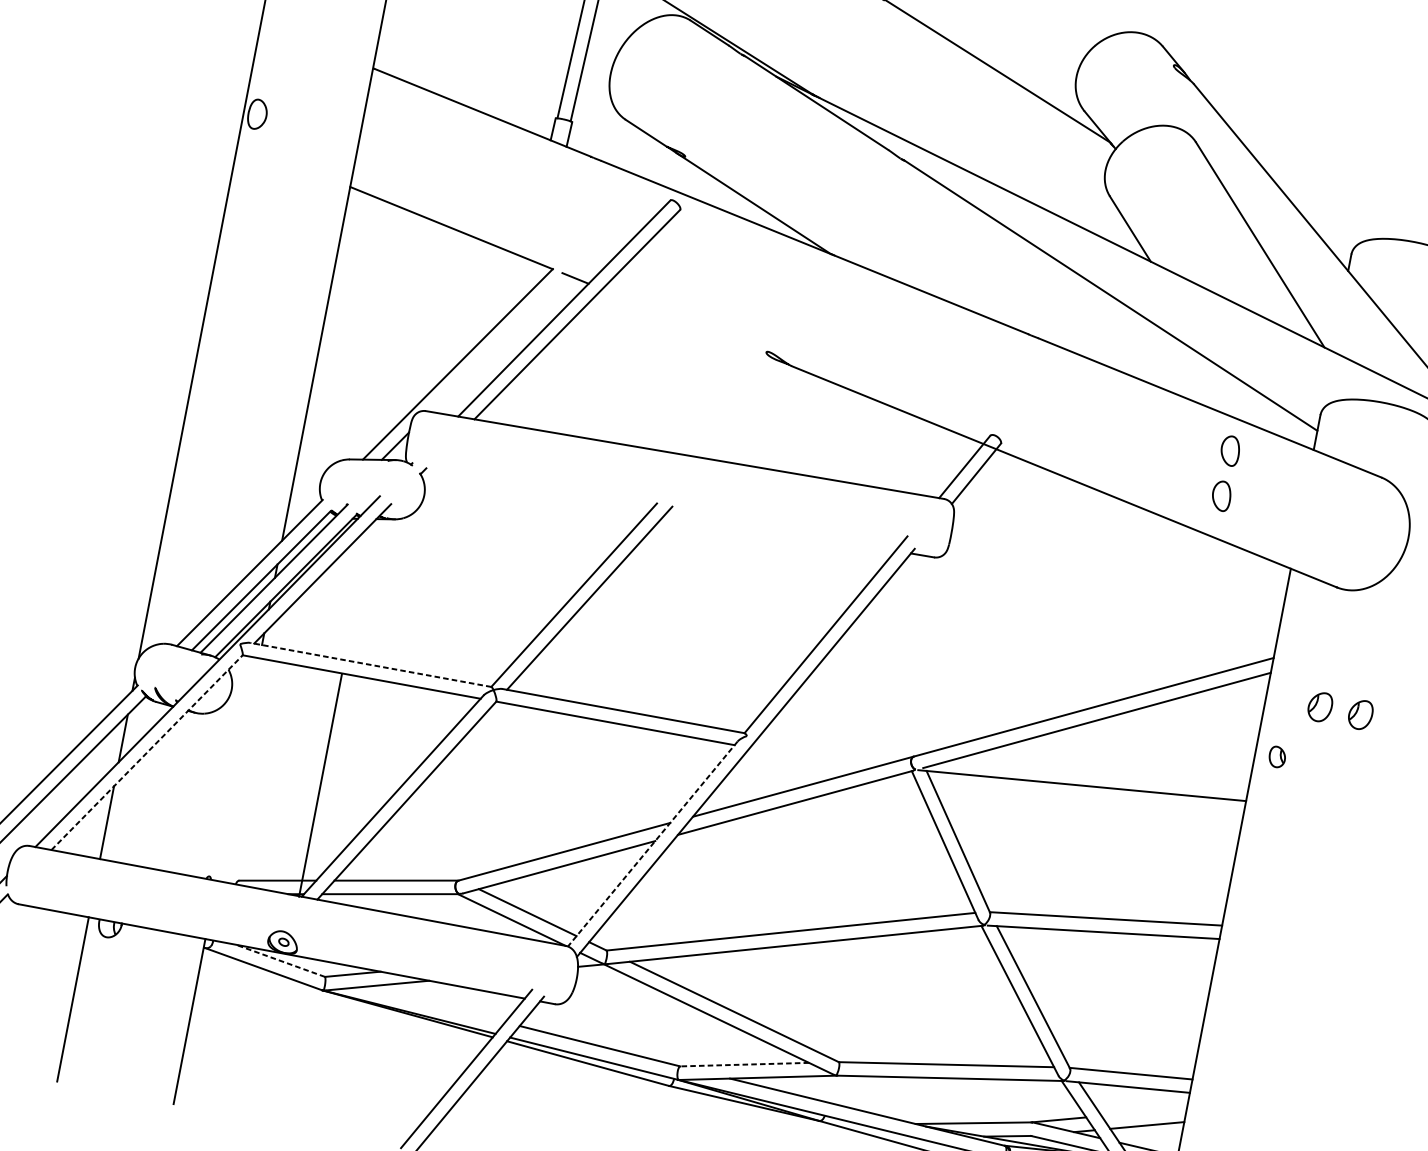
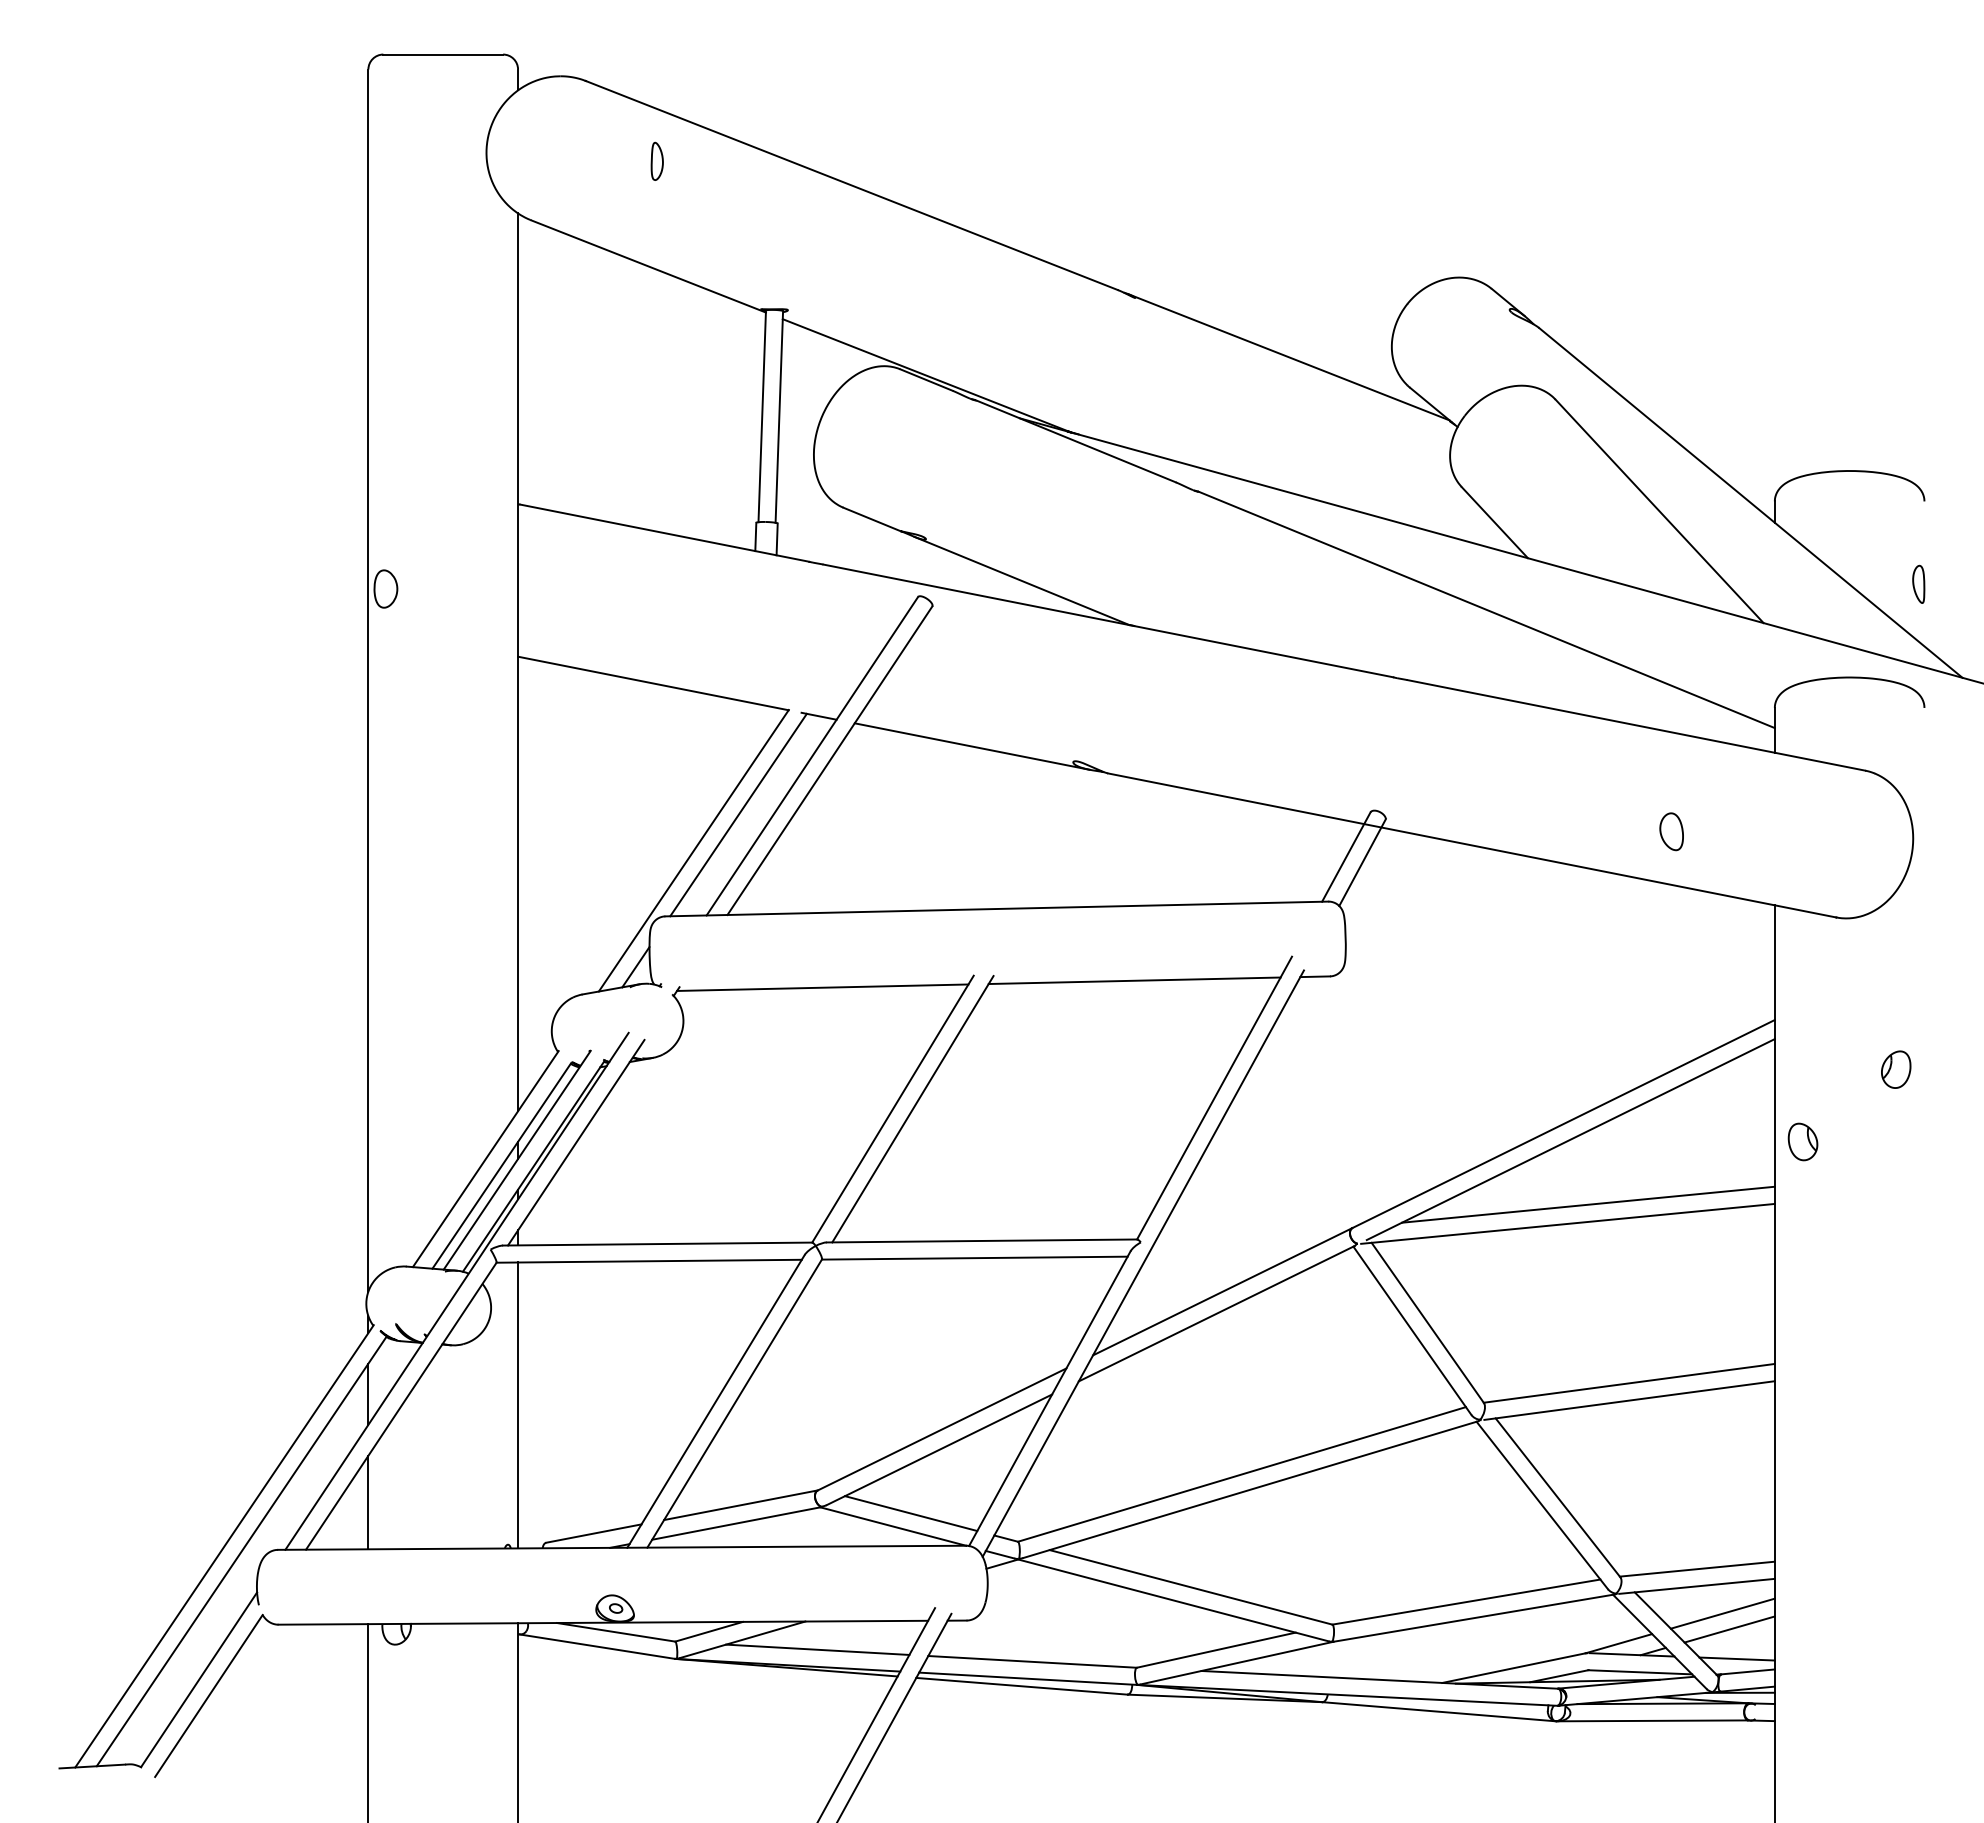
line: (689, 324) -> (971, 746), added
line: (498, 342) -> (738, 814), added
part: (1230, 450) -> (1671, 773), removed
line: (537, 489) -> (822, 987), added
line: (781, 531) -> (1134, 980), added
line: (370, 665) -> (657, 1244), dashed -> solid
part: (1320, 706) -> (1844, 1069), removed
line: (147, 752) -> (401, 1405), dashed -> solid
part: (1277, 756) -> (1802, 1141), size x1.43
line: (1100, 773) -> (1587, 1204), added
line: (320, 785) -> (518, 1405), moved
line: (652, 843) -> (1049, 1398), dashed -> solid
line: (280, 961) -> (616, 1632), dashed -> solid
line: (434, 1004) -> (817, 1649), added
line: (744, 1064) -> (1215, 1650), dashed -> solid
line: (1144, 1111) -> (1722, 1613), added

